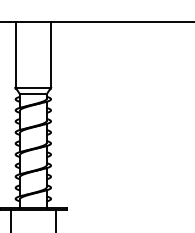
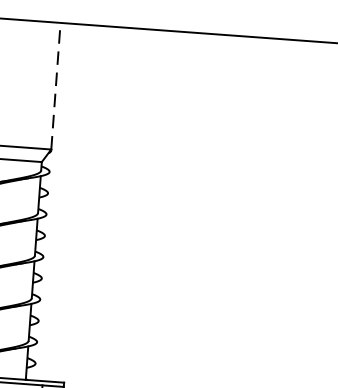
line: (51, 54) -> (56, 85), solid -> dashed

